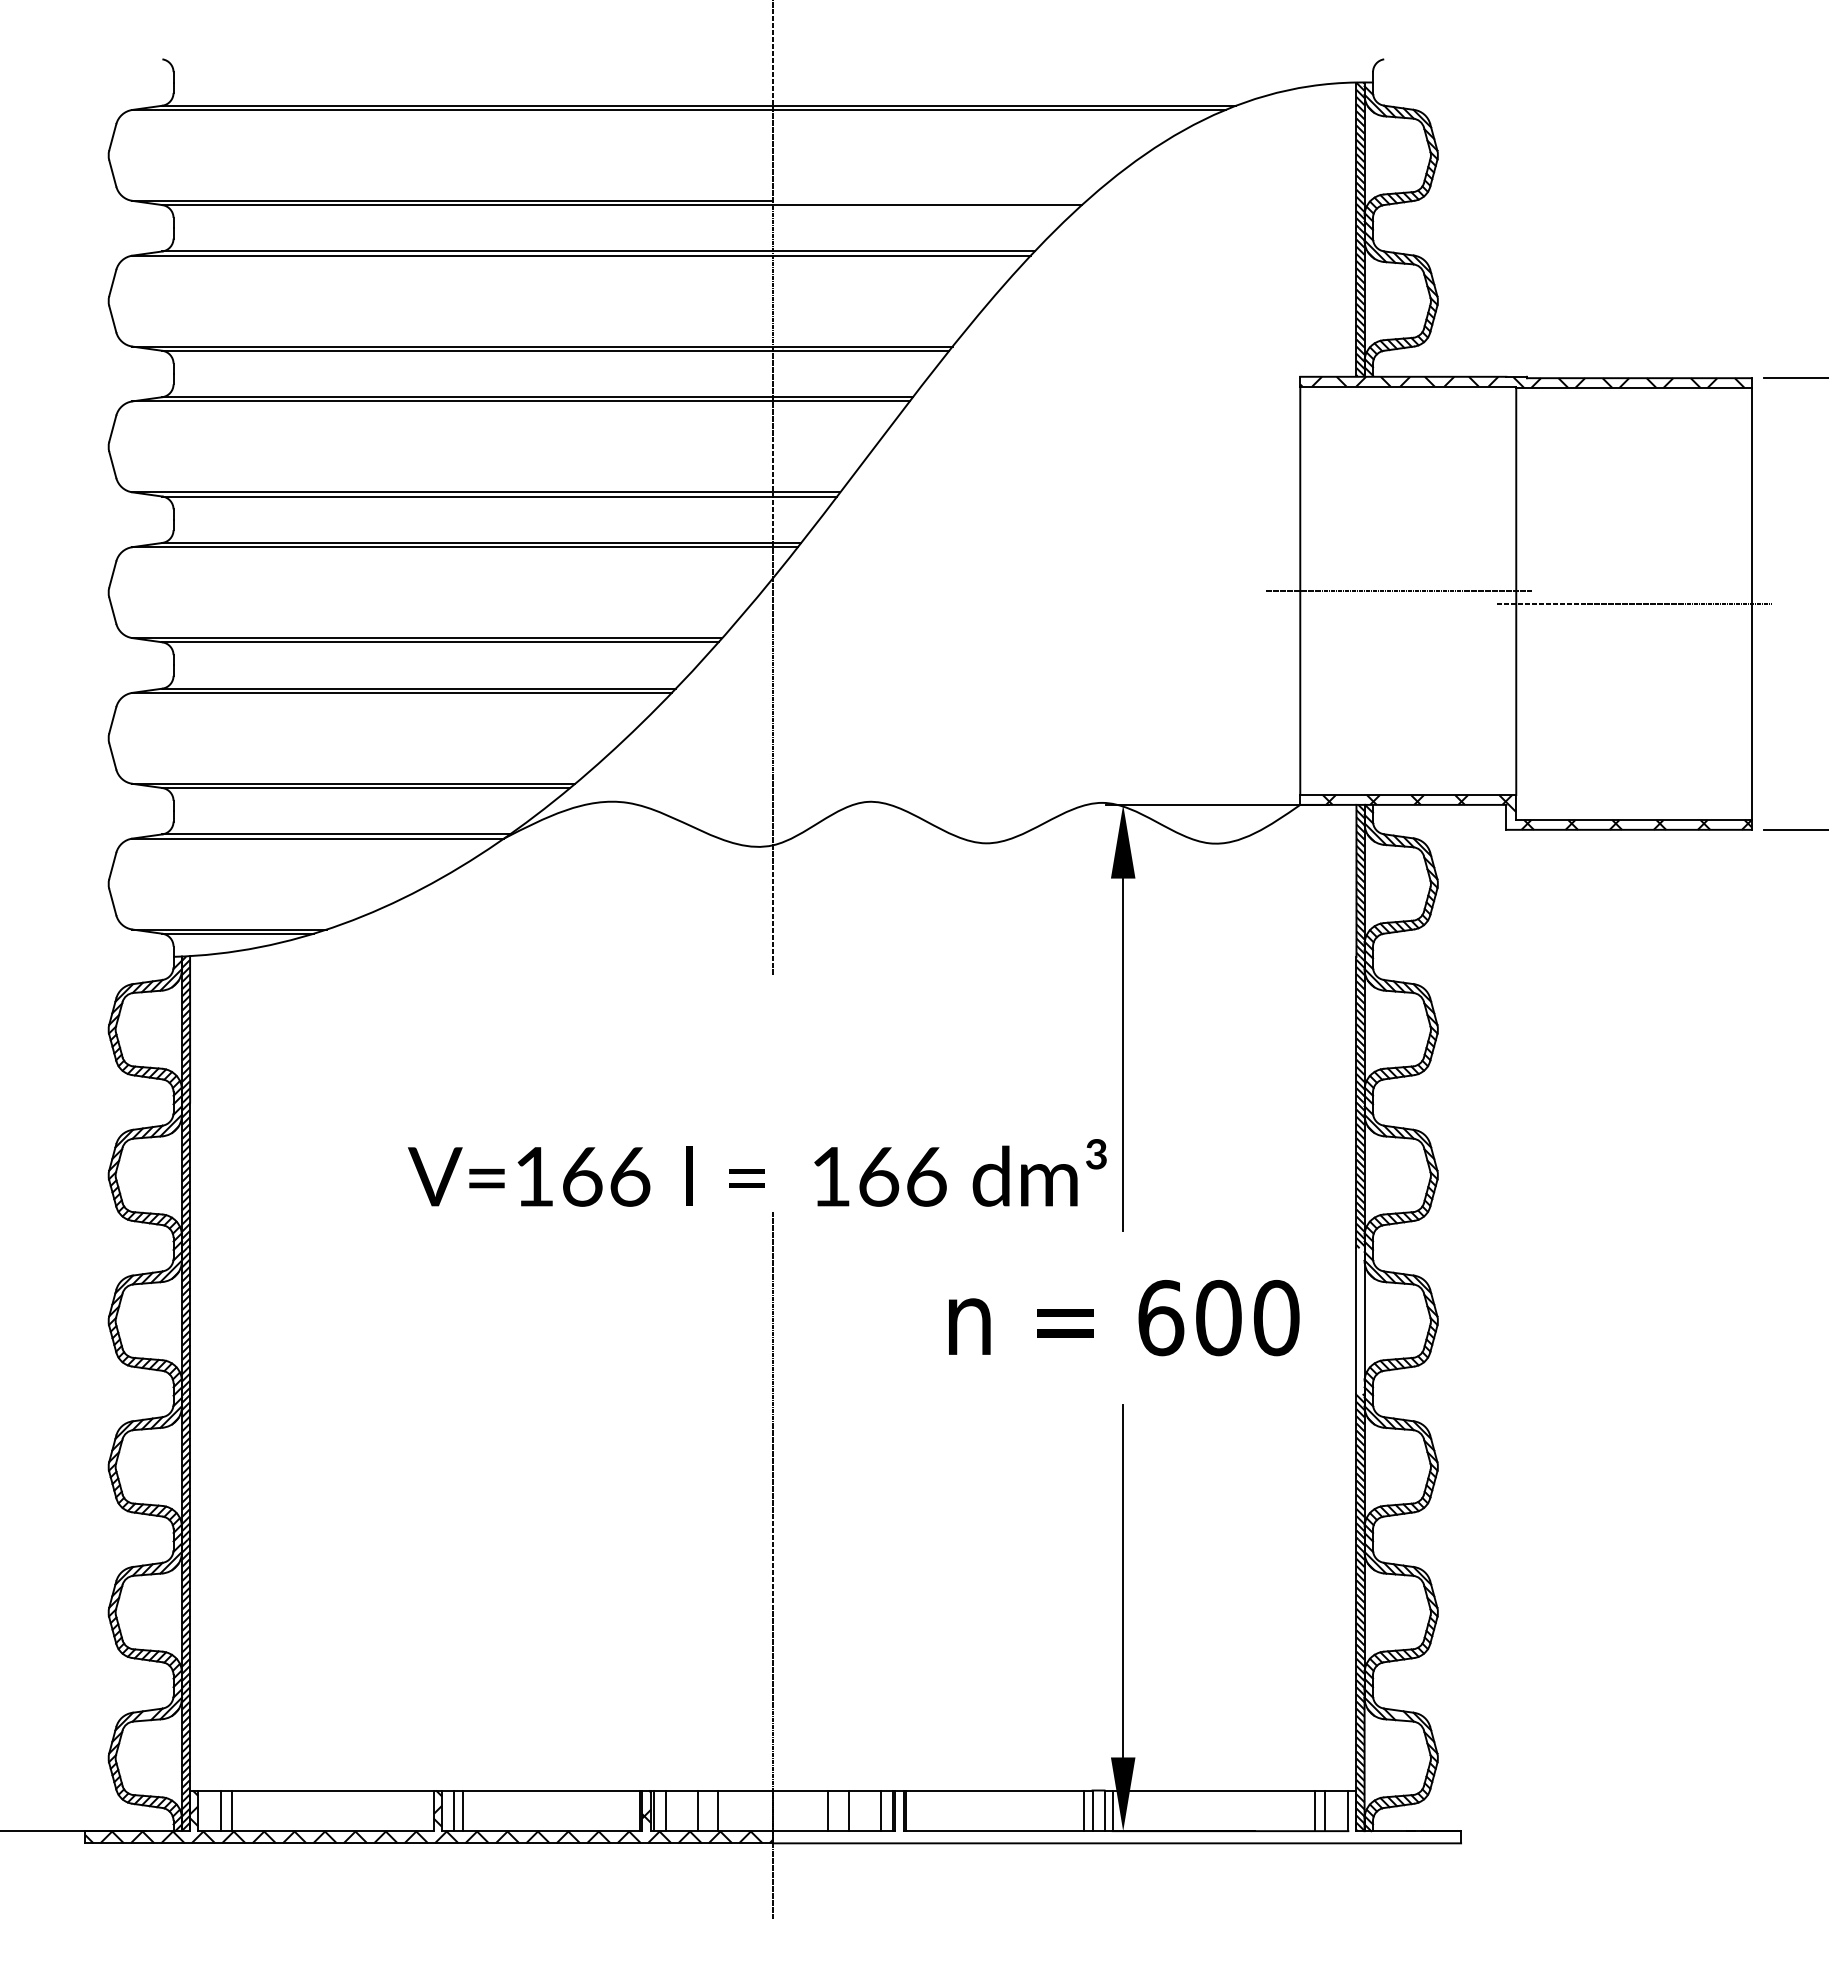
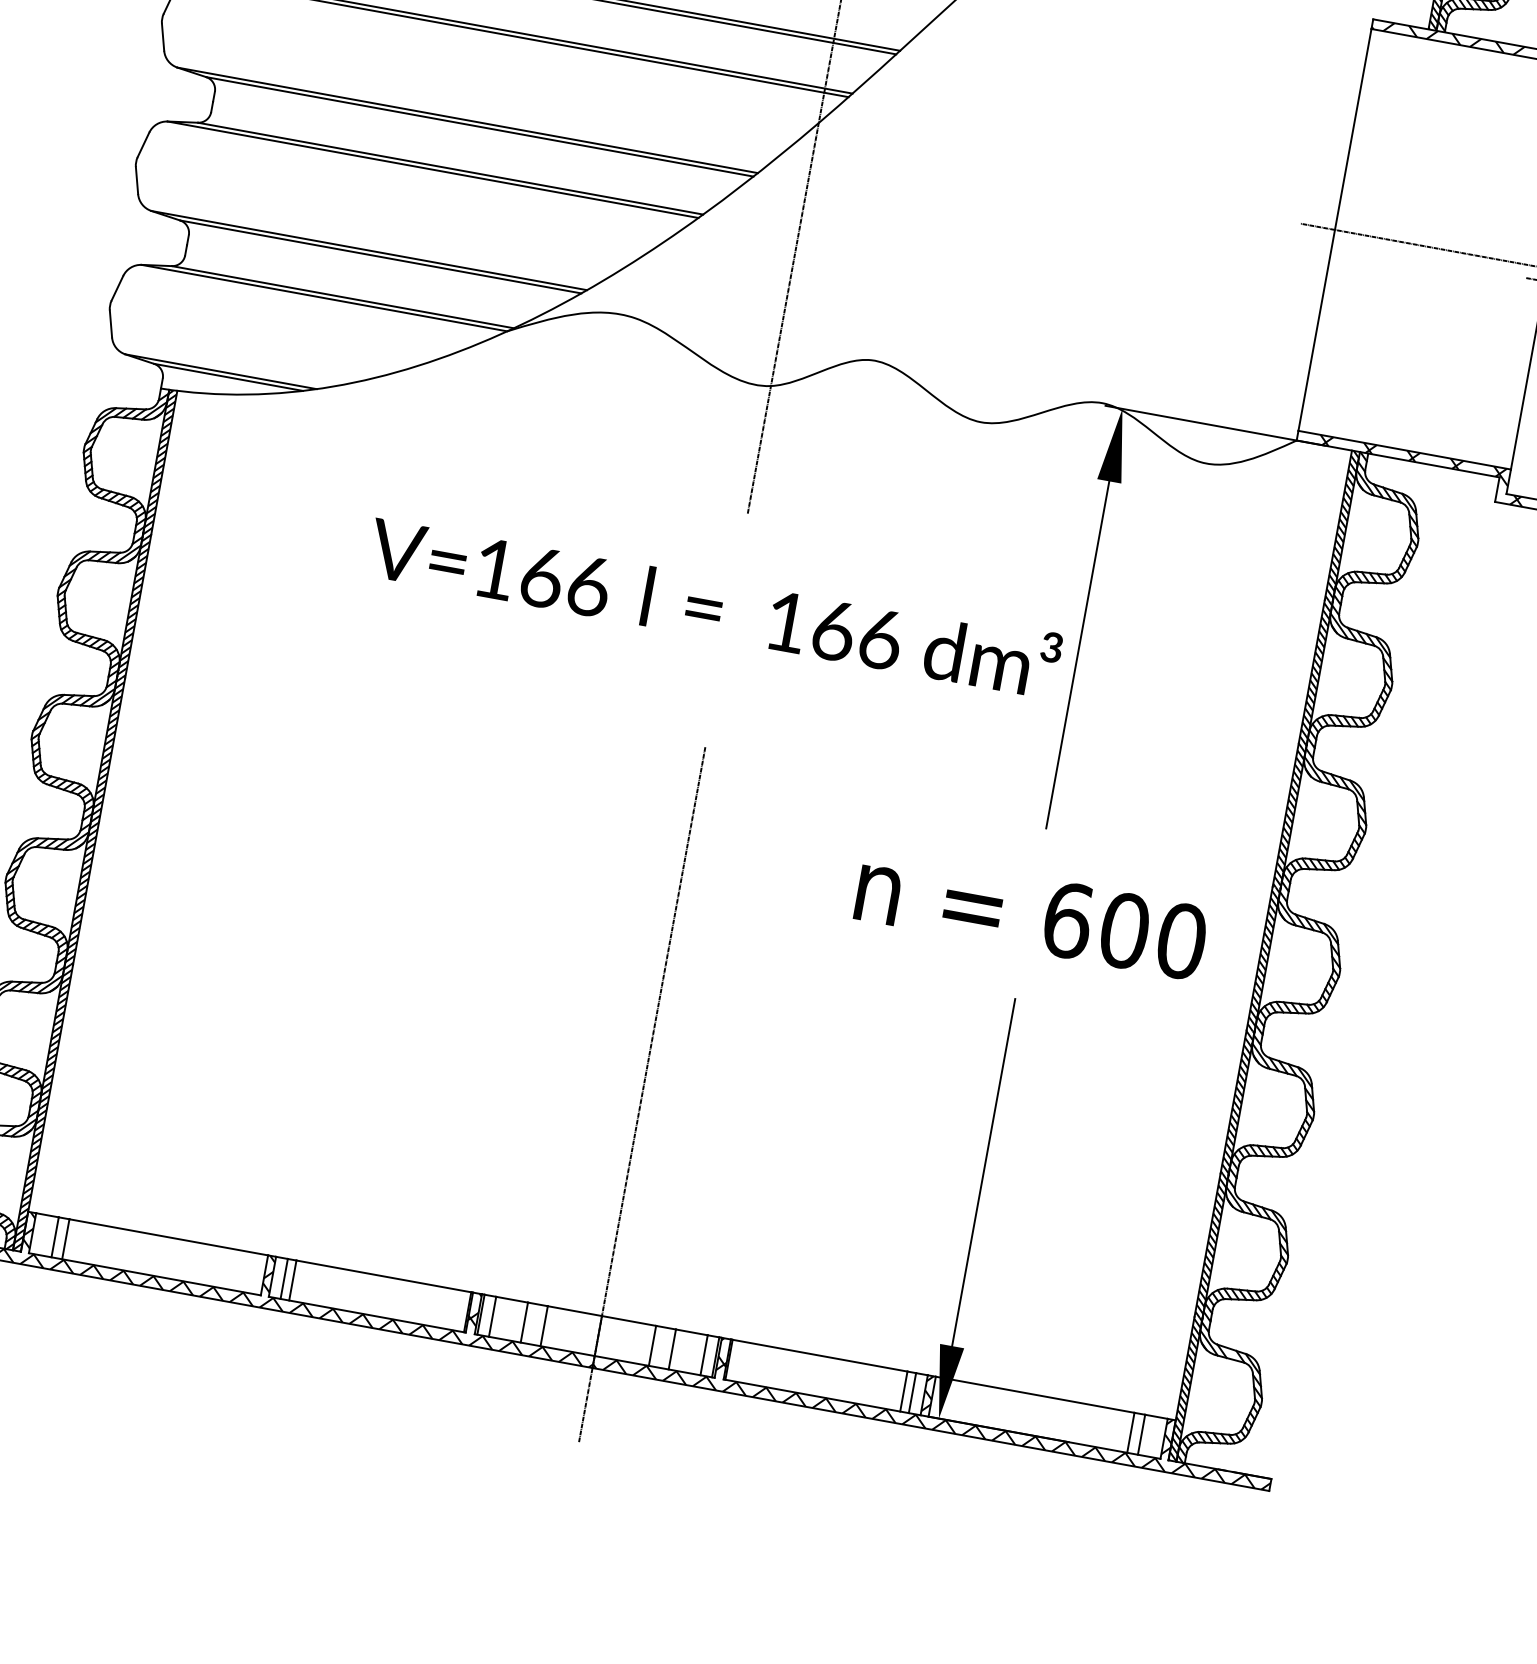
text: (757, 1172) -> (715, 604), moved
hatch: (1360, 1321) -> (1263, 959), added
hatch: (1117, 1816) -> (935, 1403), added

